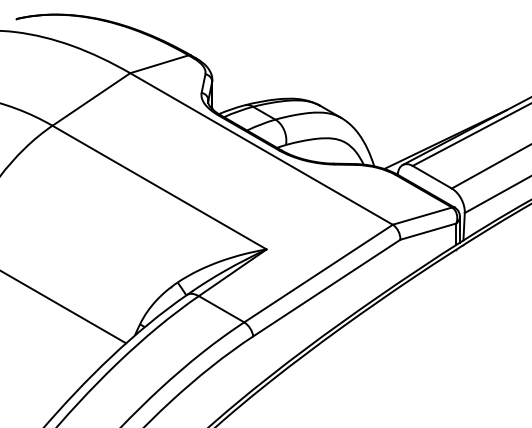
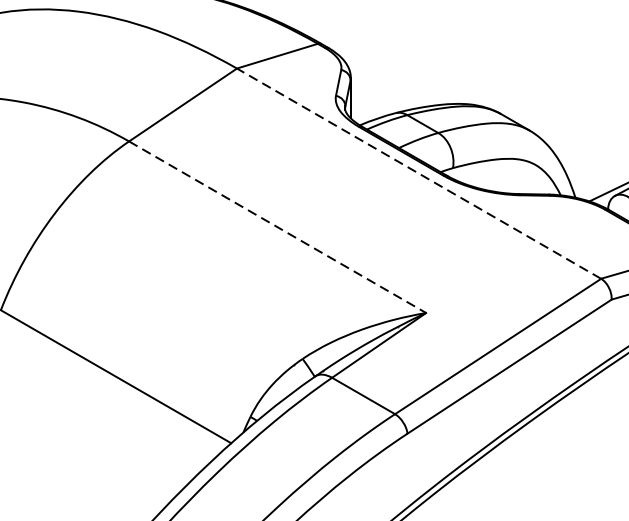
line: (261, 148) -> (418, 172), solid -> dashed
line: (159, 187) -> (277, 227), solid -> dashed

